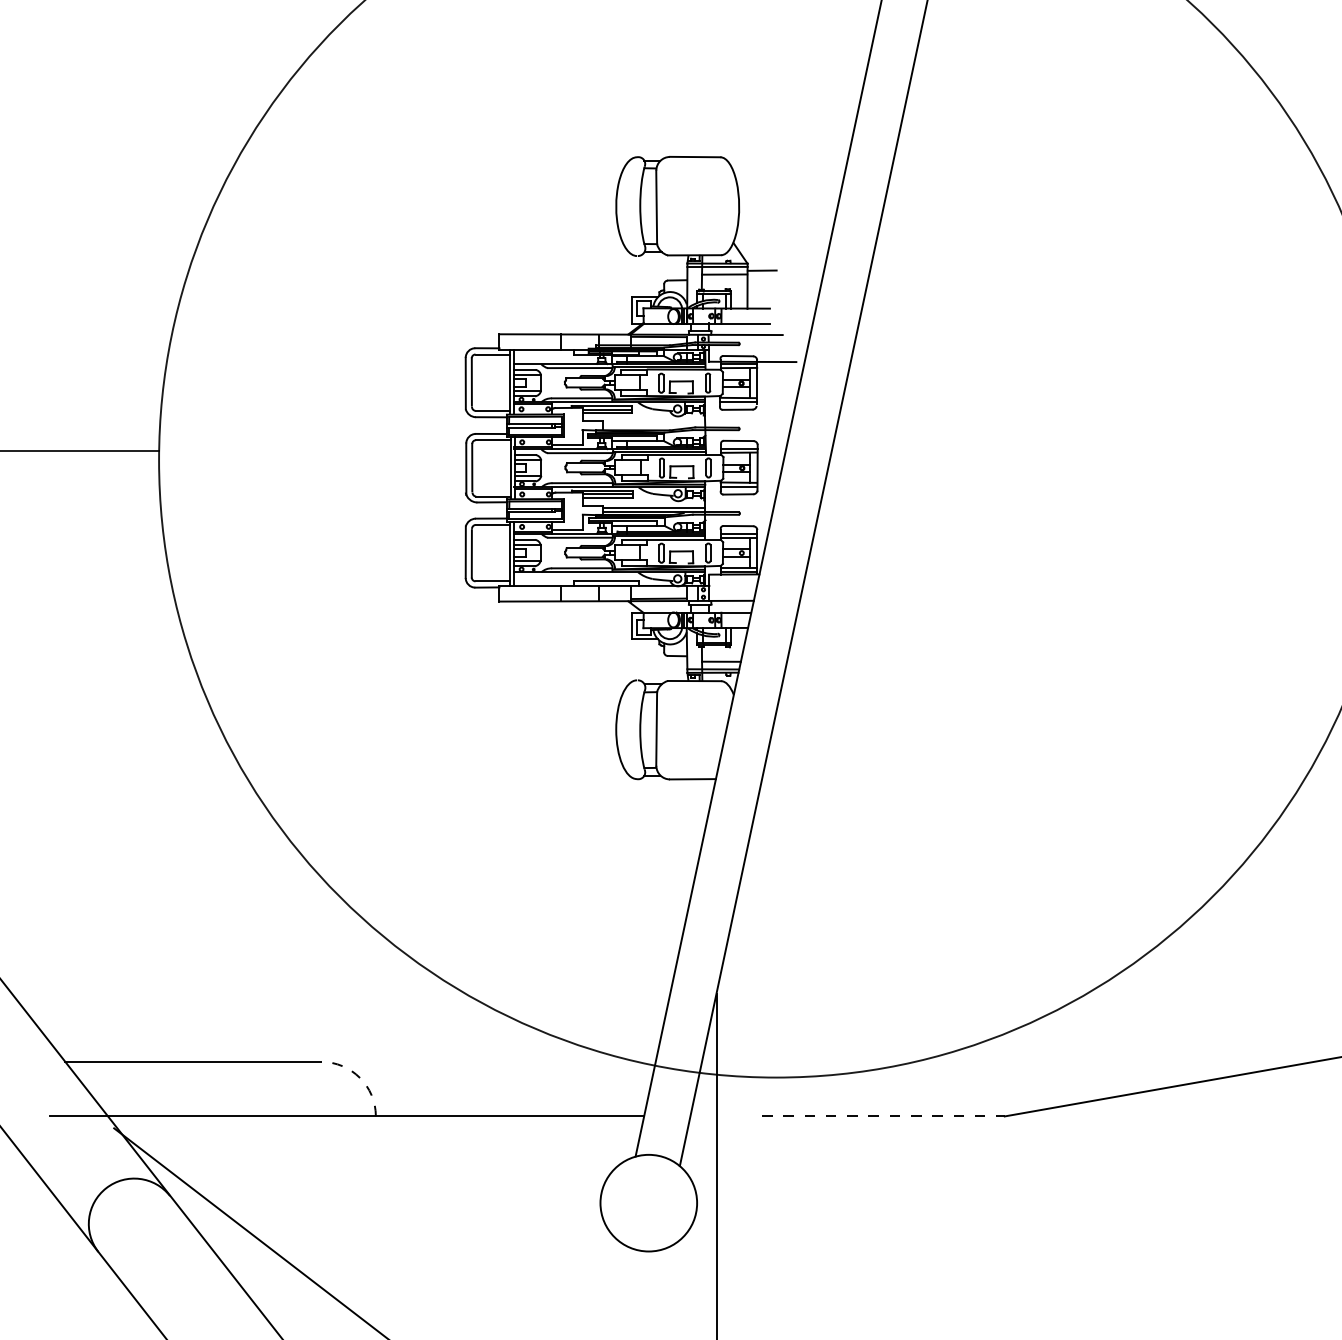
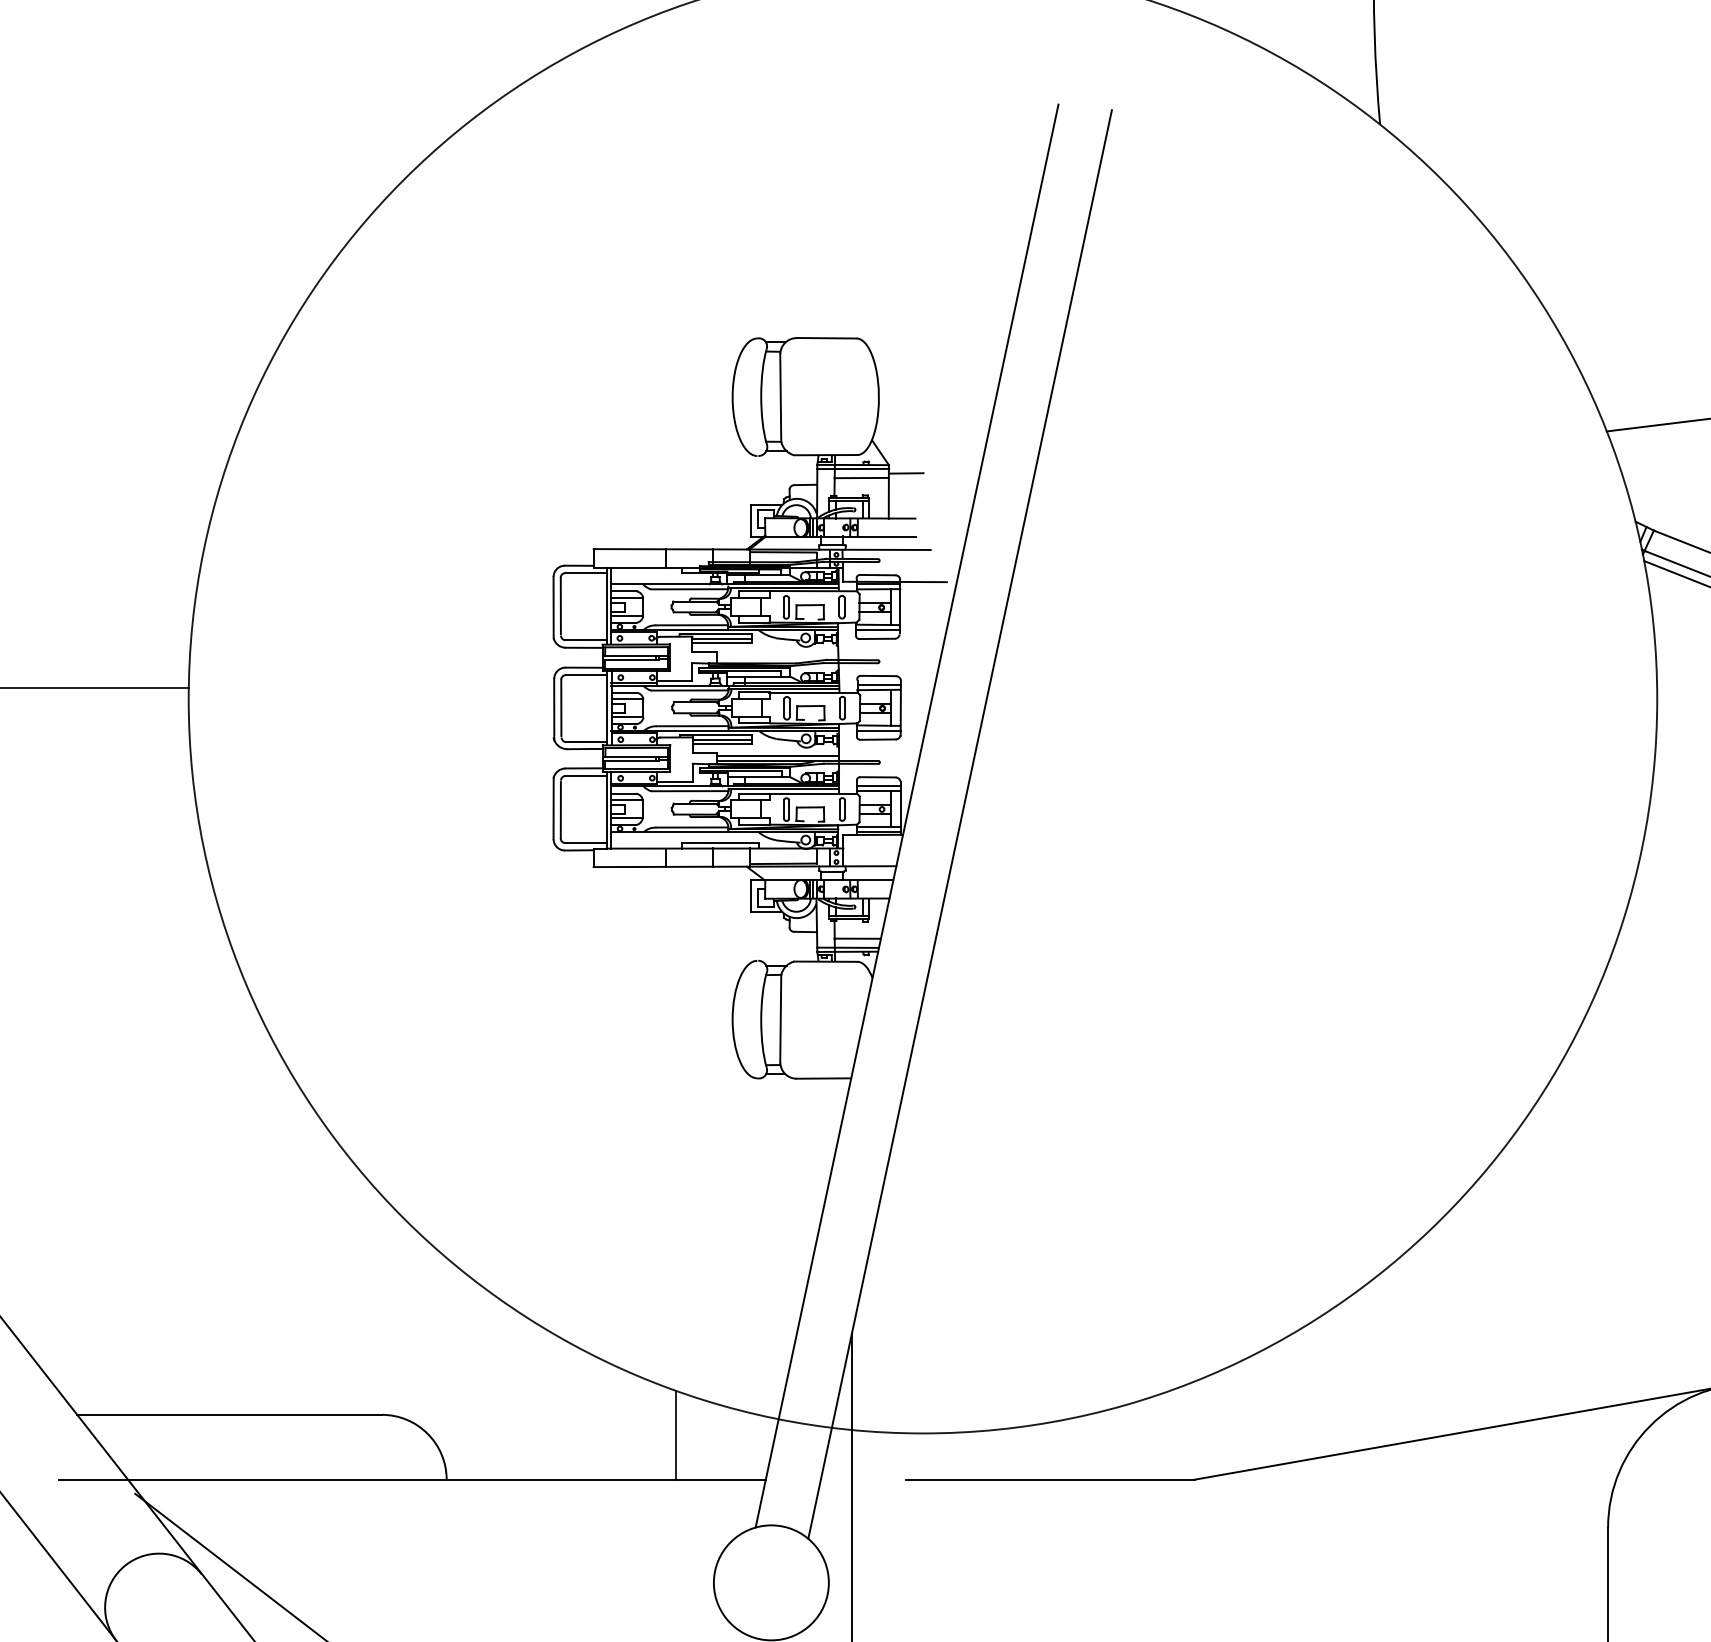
arc: (359, 1077) -> (427, 1433), dashed -> solid
line: (569, 1078) -> (676, 1434), added
line: (883, 1116) -> (1050, 1479), dashed -> solid

